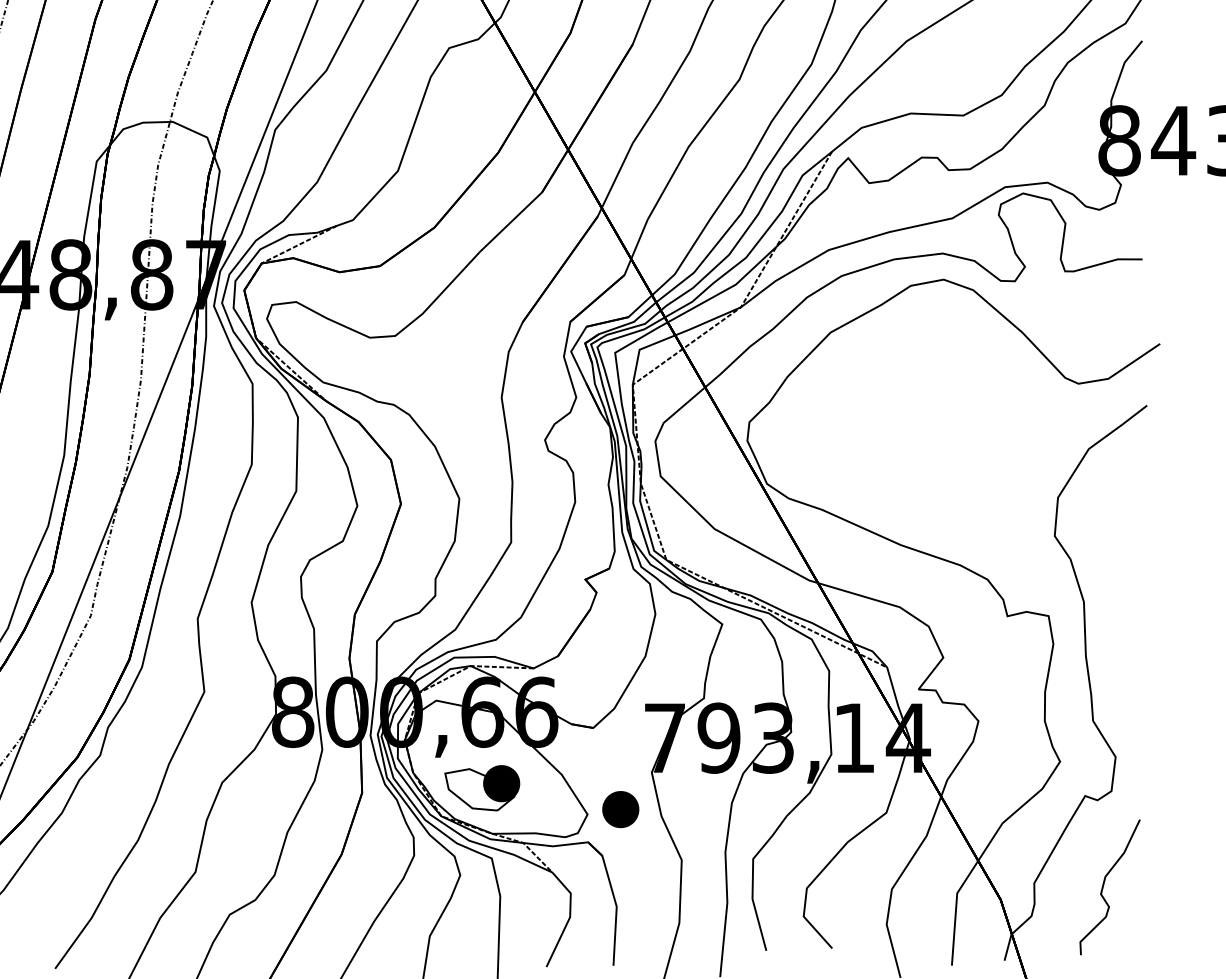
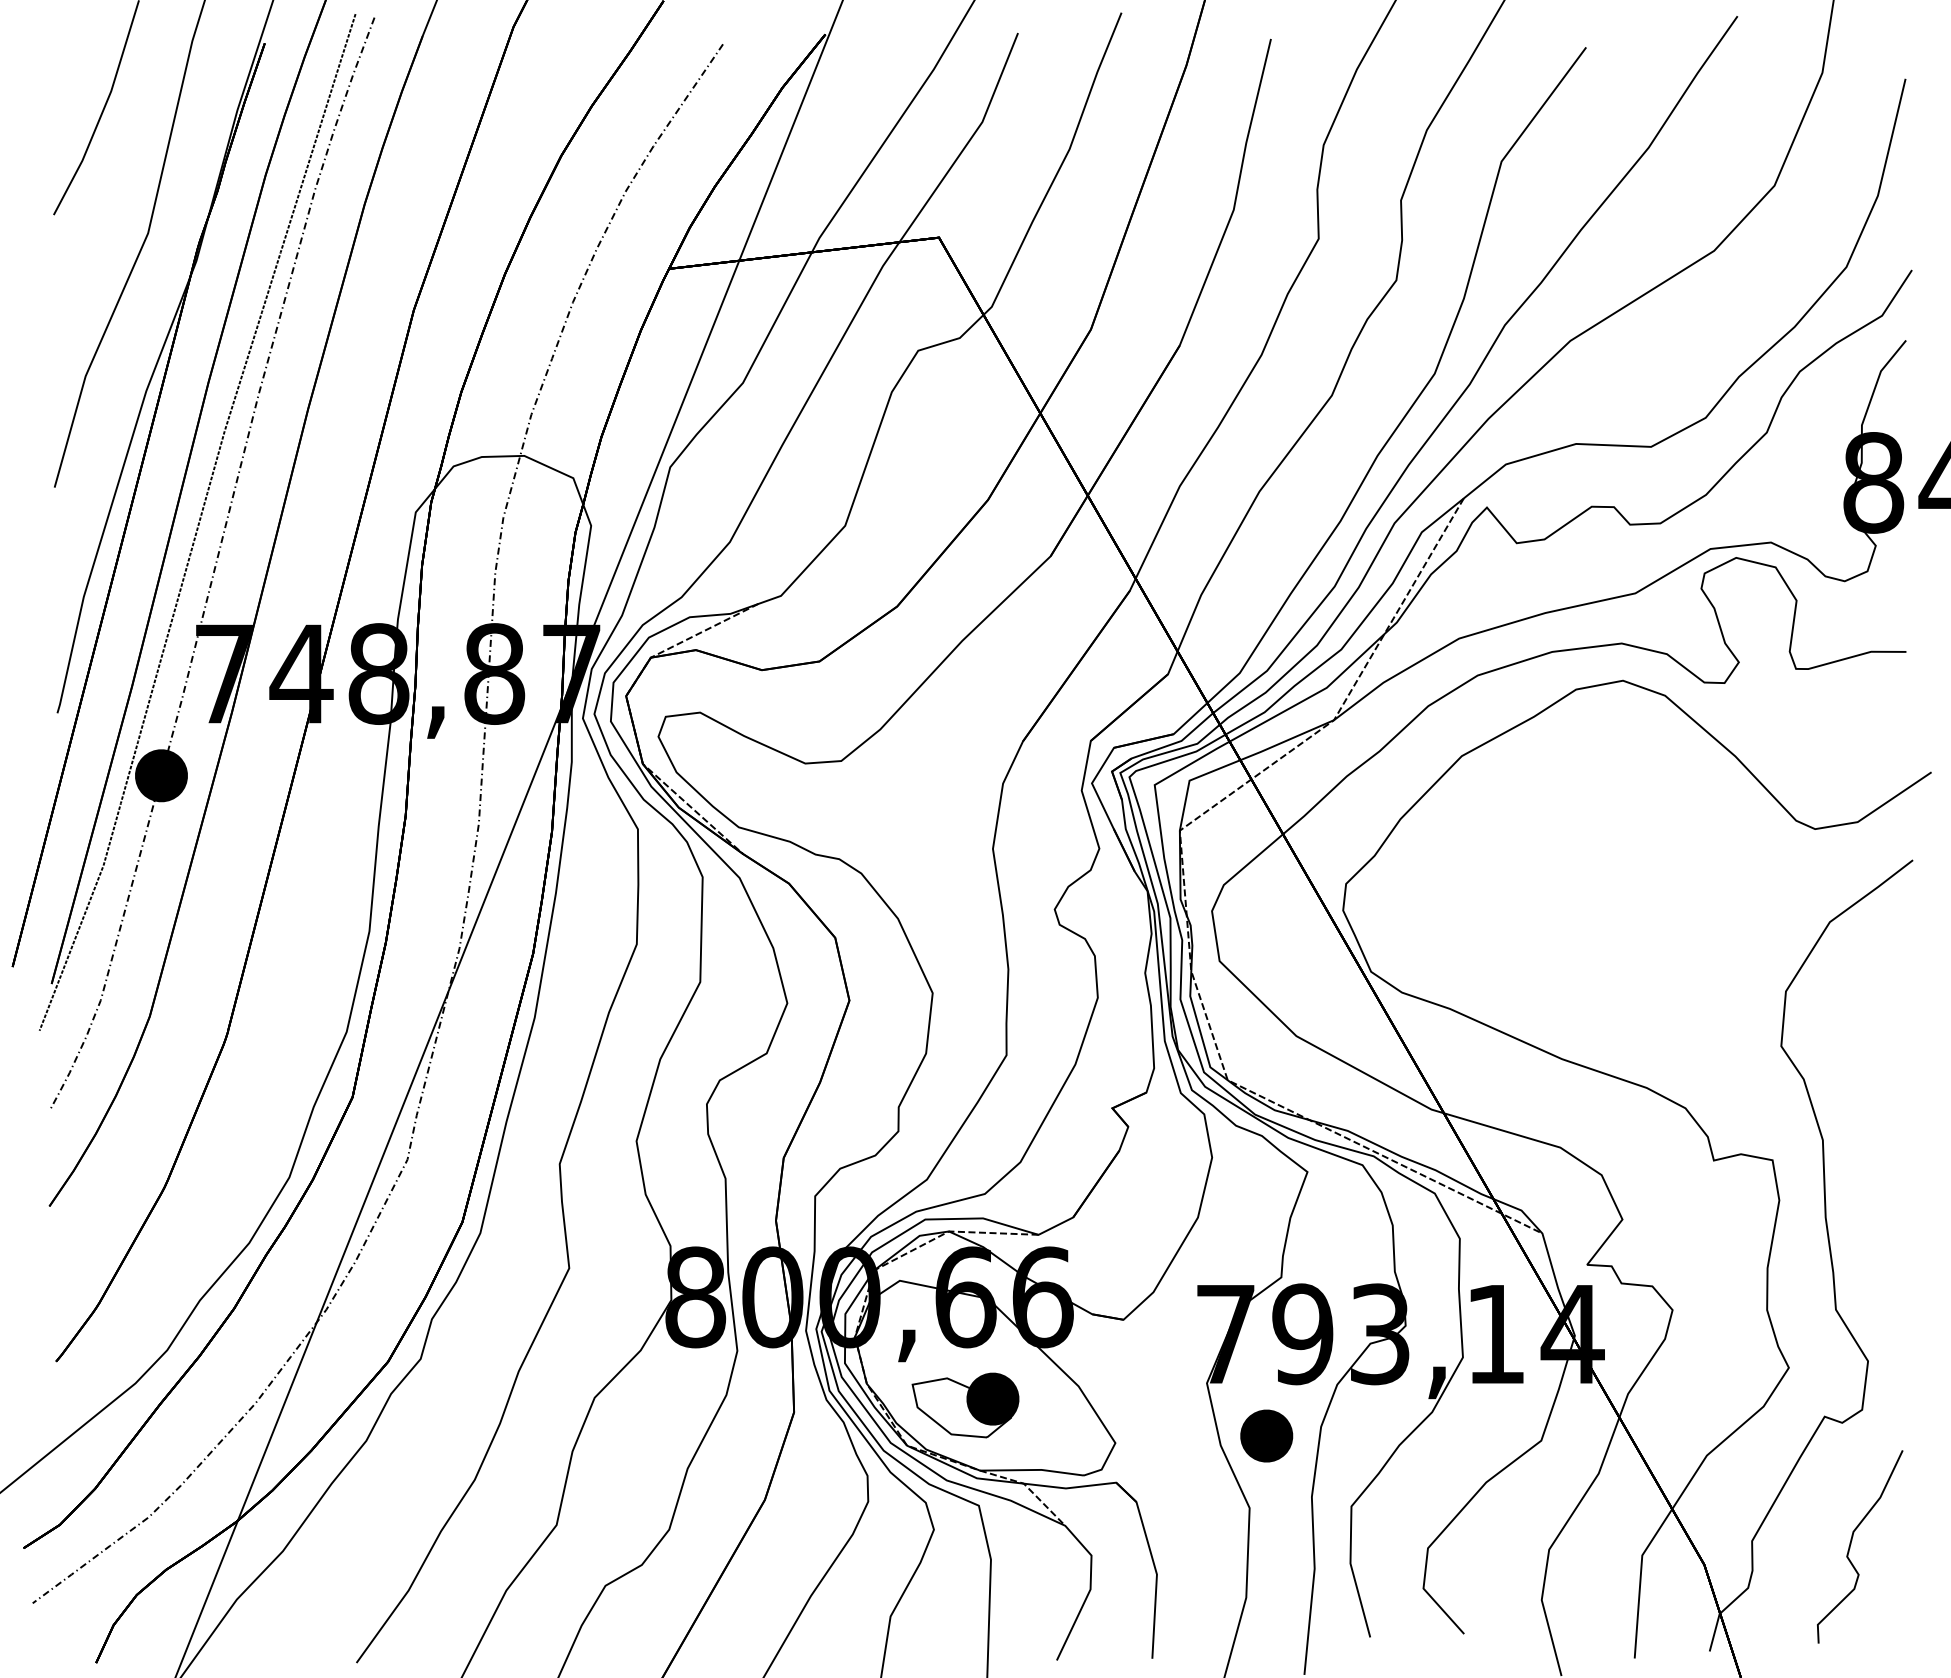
part: (620, 809) -> (1266, 1435), moved

